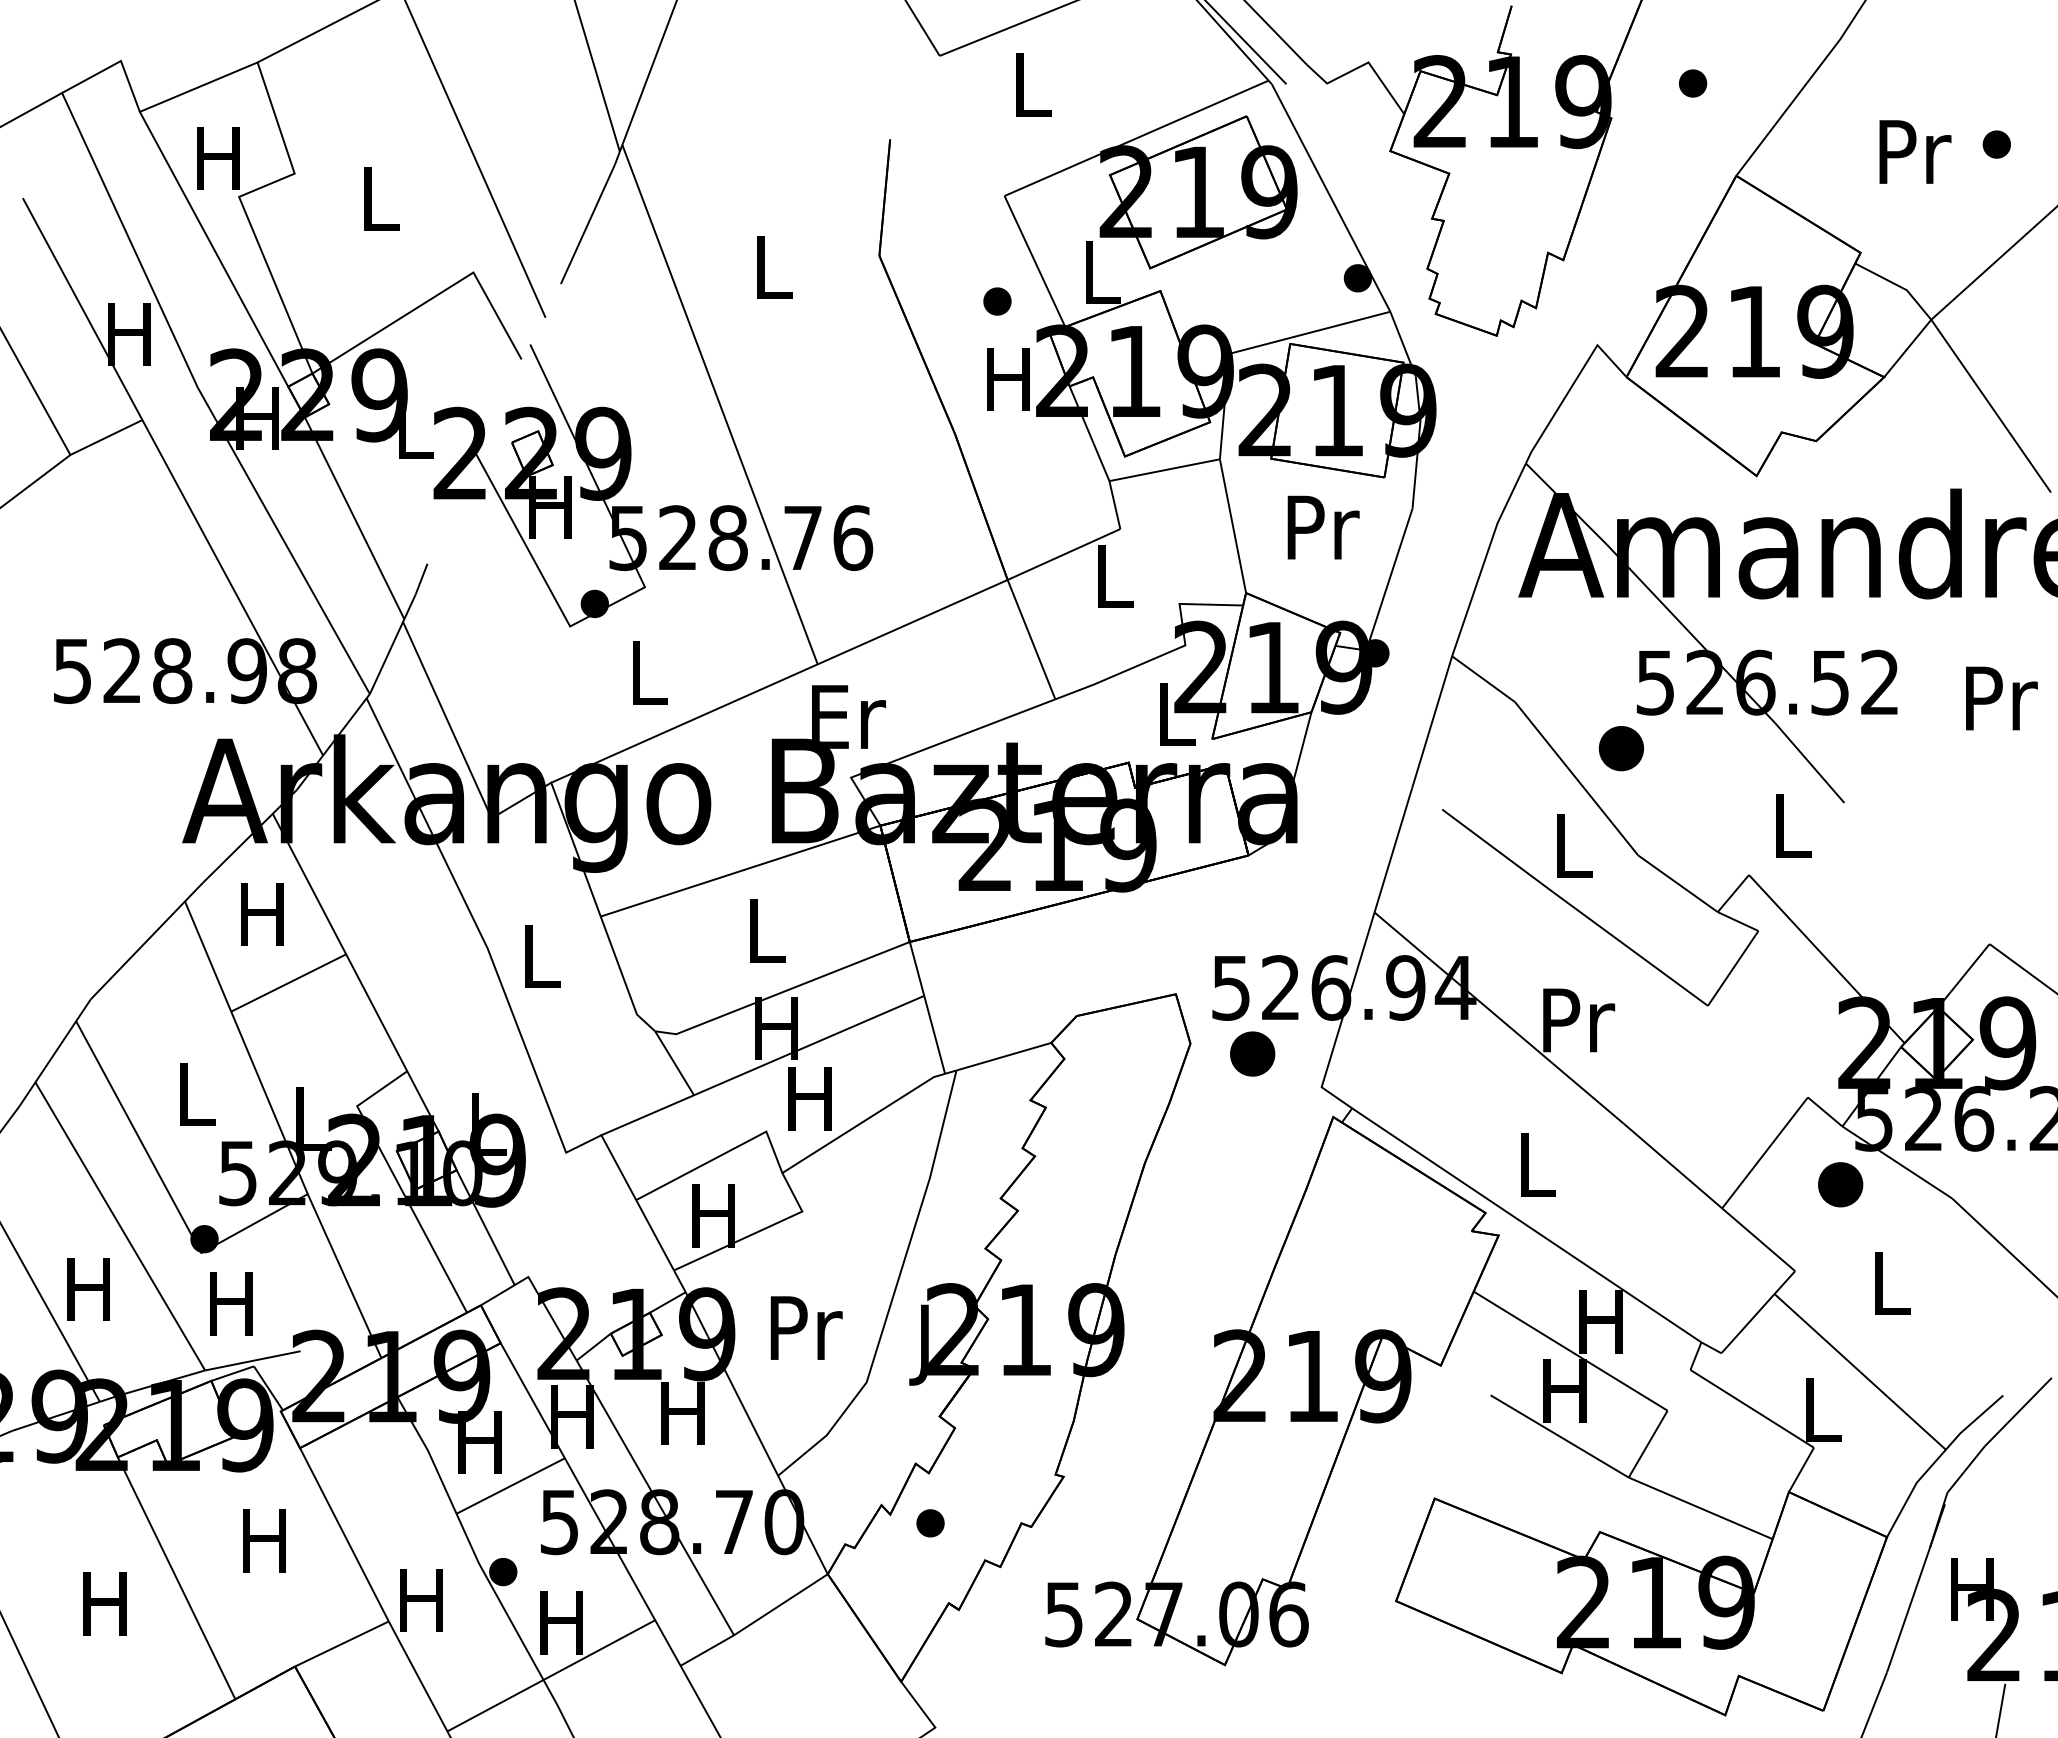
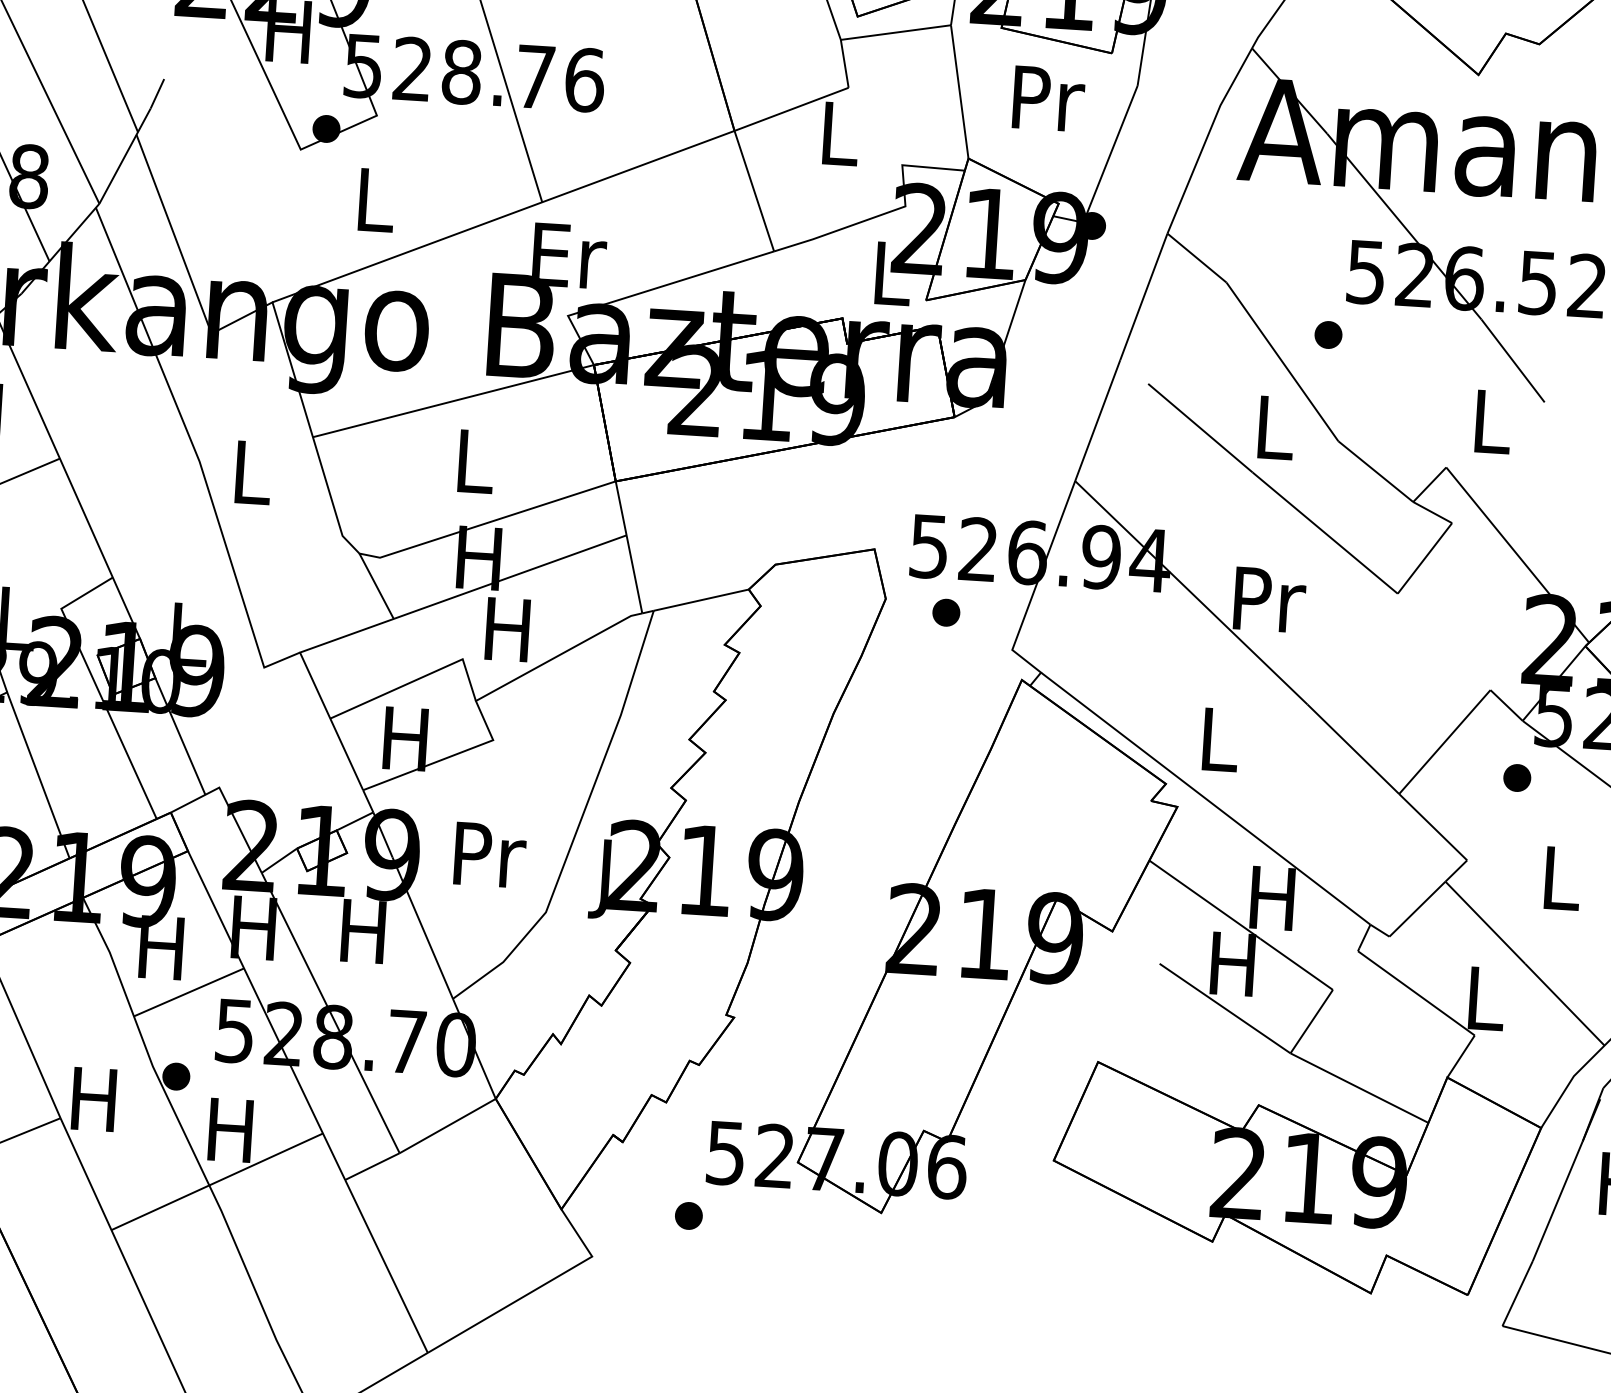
part: (1621, 748) -> (1328, 334), size x0.62
part: (1252, 1053) -> (946, 612), size x0.62
part: (1840, 1184) -> (1517, 777), size x0.62
part: (930, 1523) -> (688, 1216), moved

